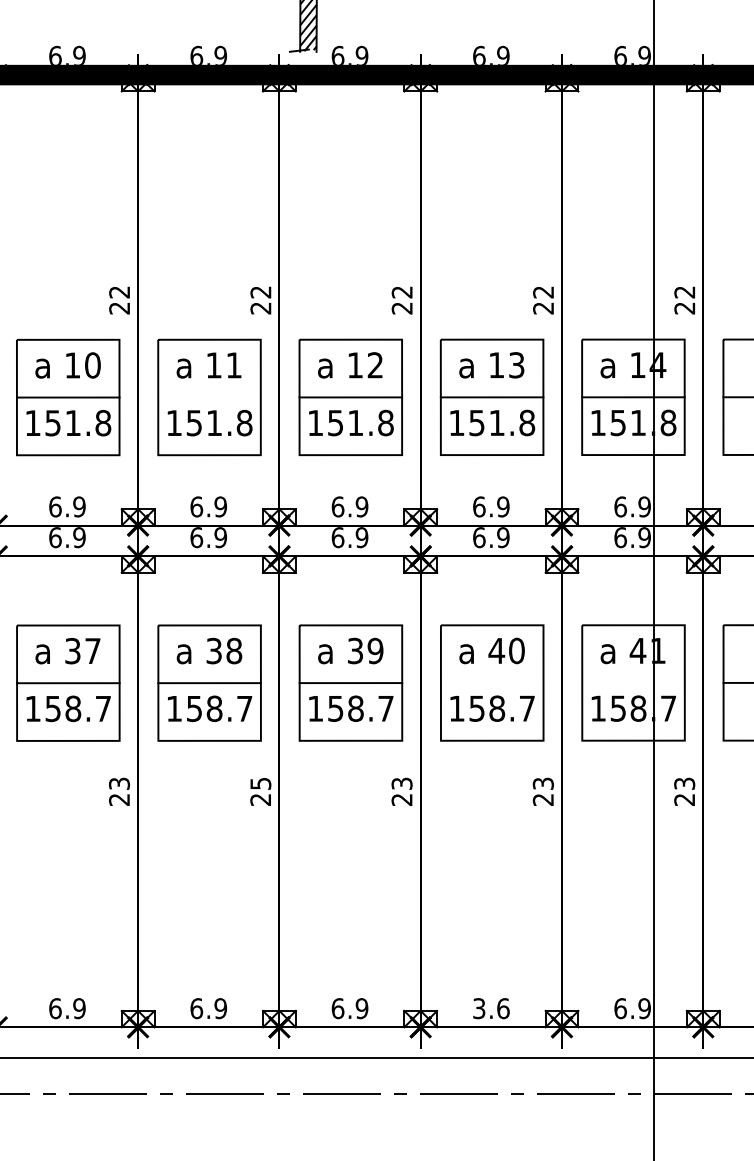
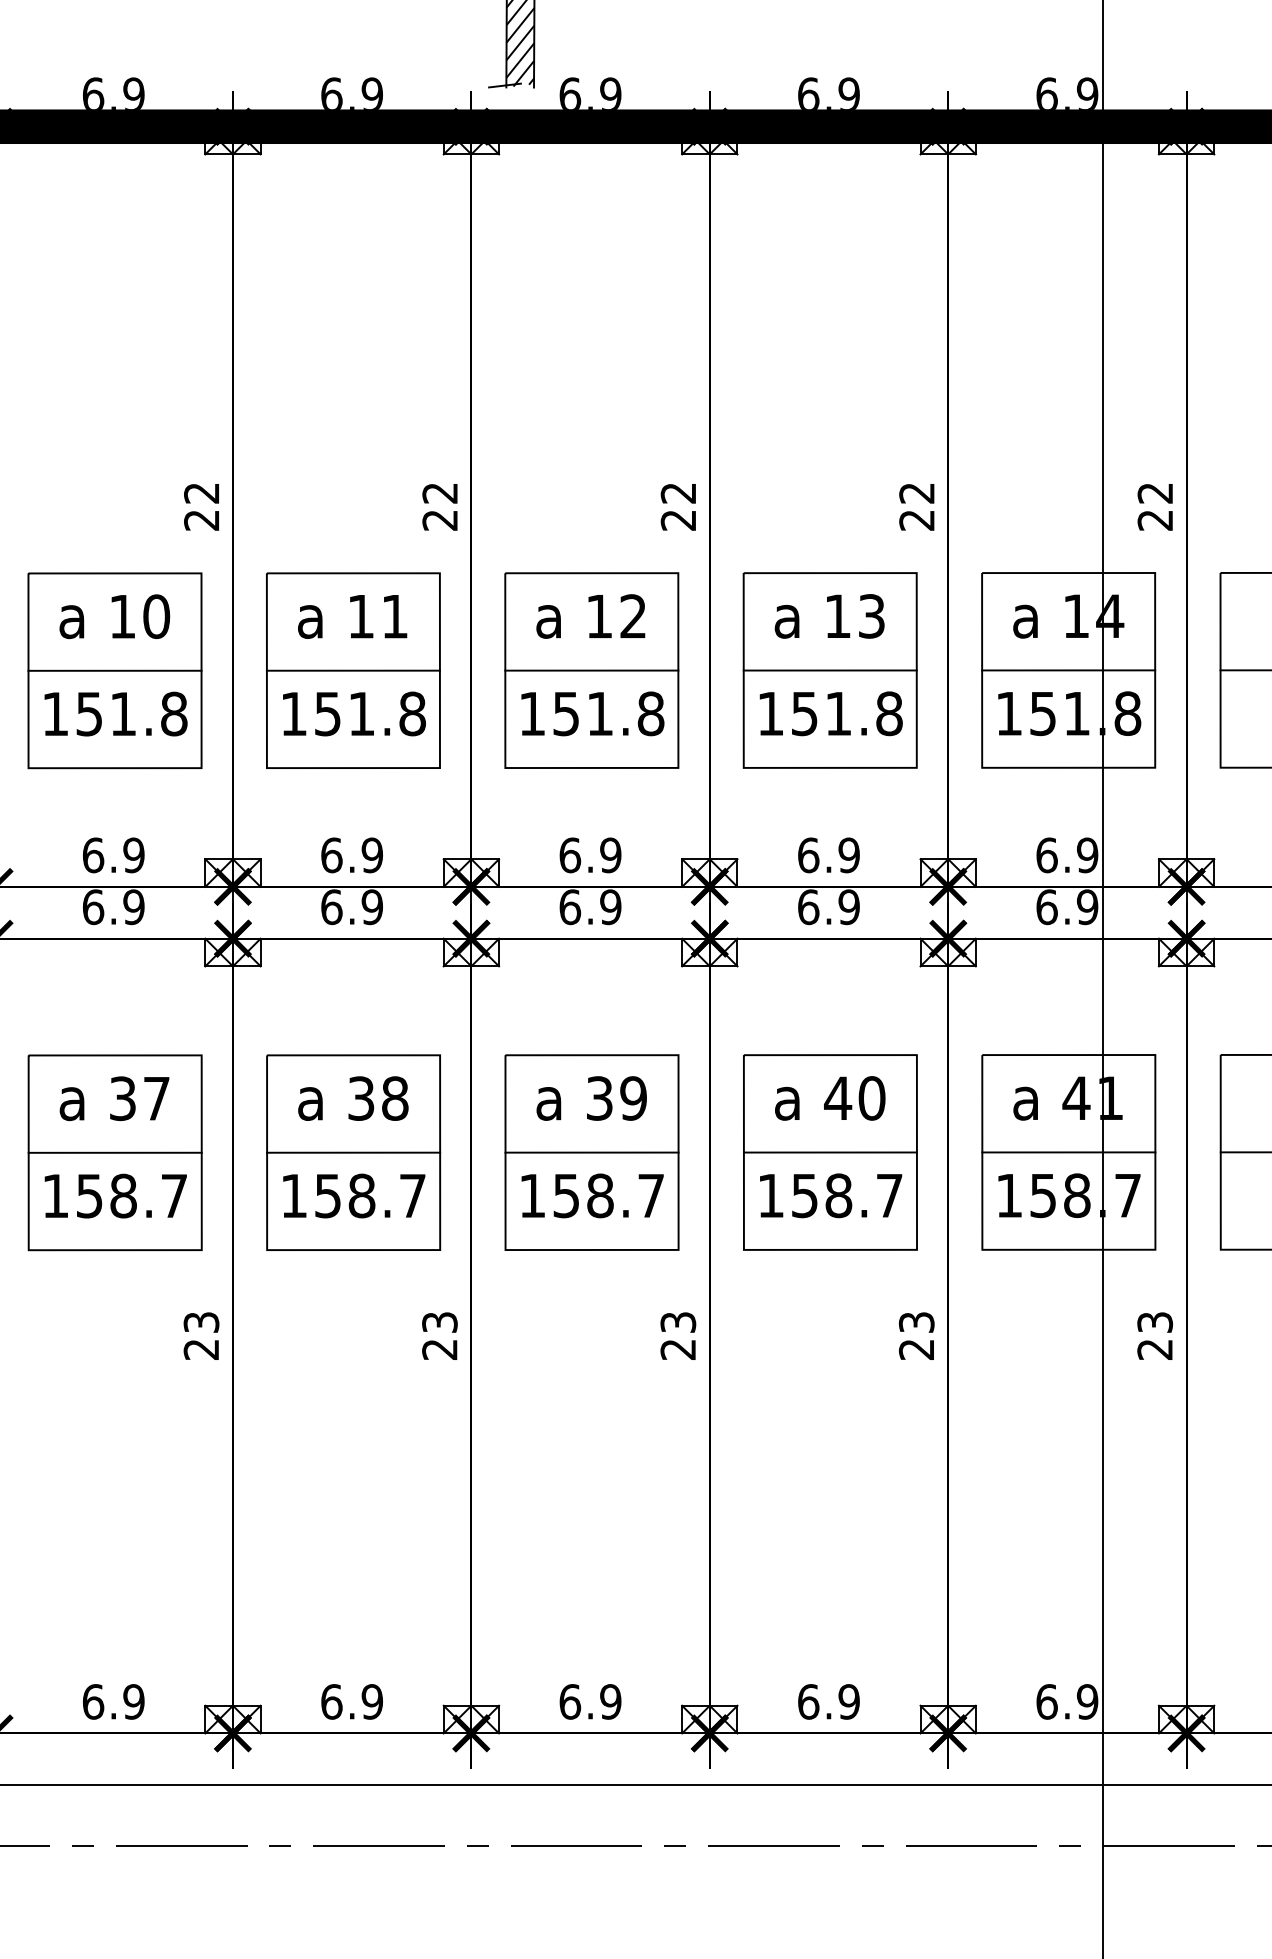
line: (209, 397) -> (353, 670), added
line: (633, 682) -> (1068, 1151), added
line: (491, 683) -> (829, 1153), added
text: (260, 783) -> (439, 1322), 25 -> 23
text: (491, 1008) -> (829, 1701), 3.6 -> 6.9

